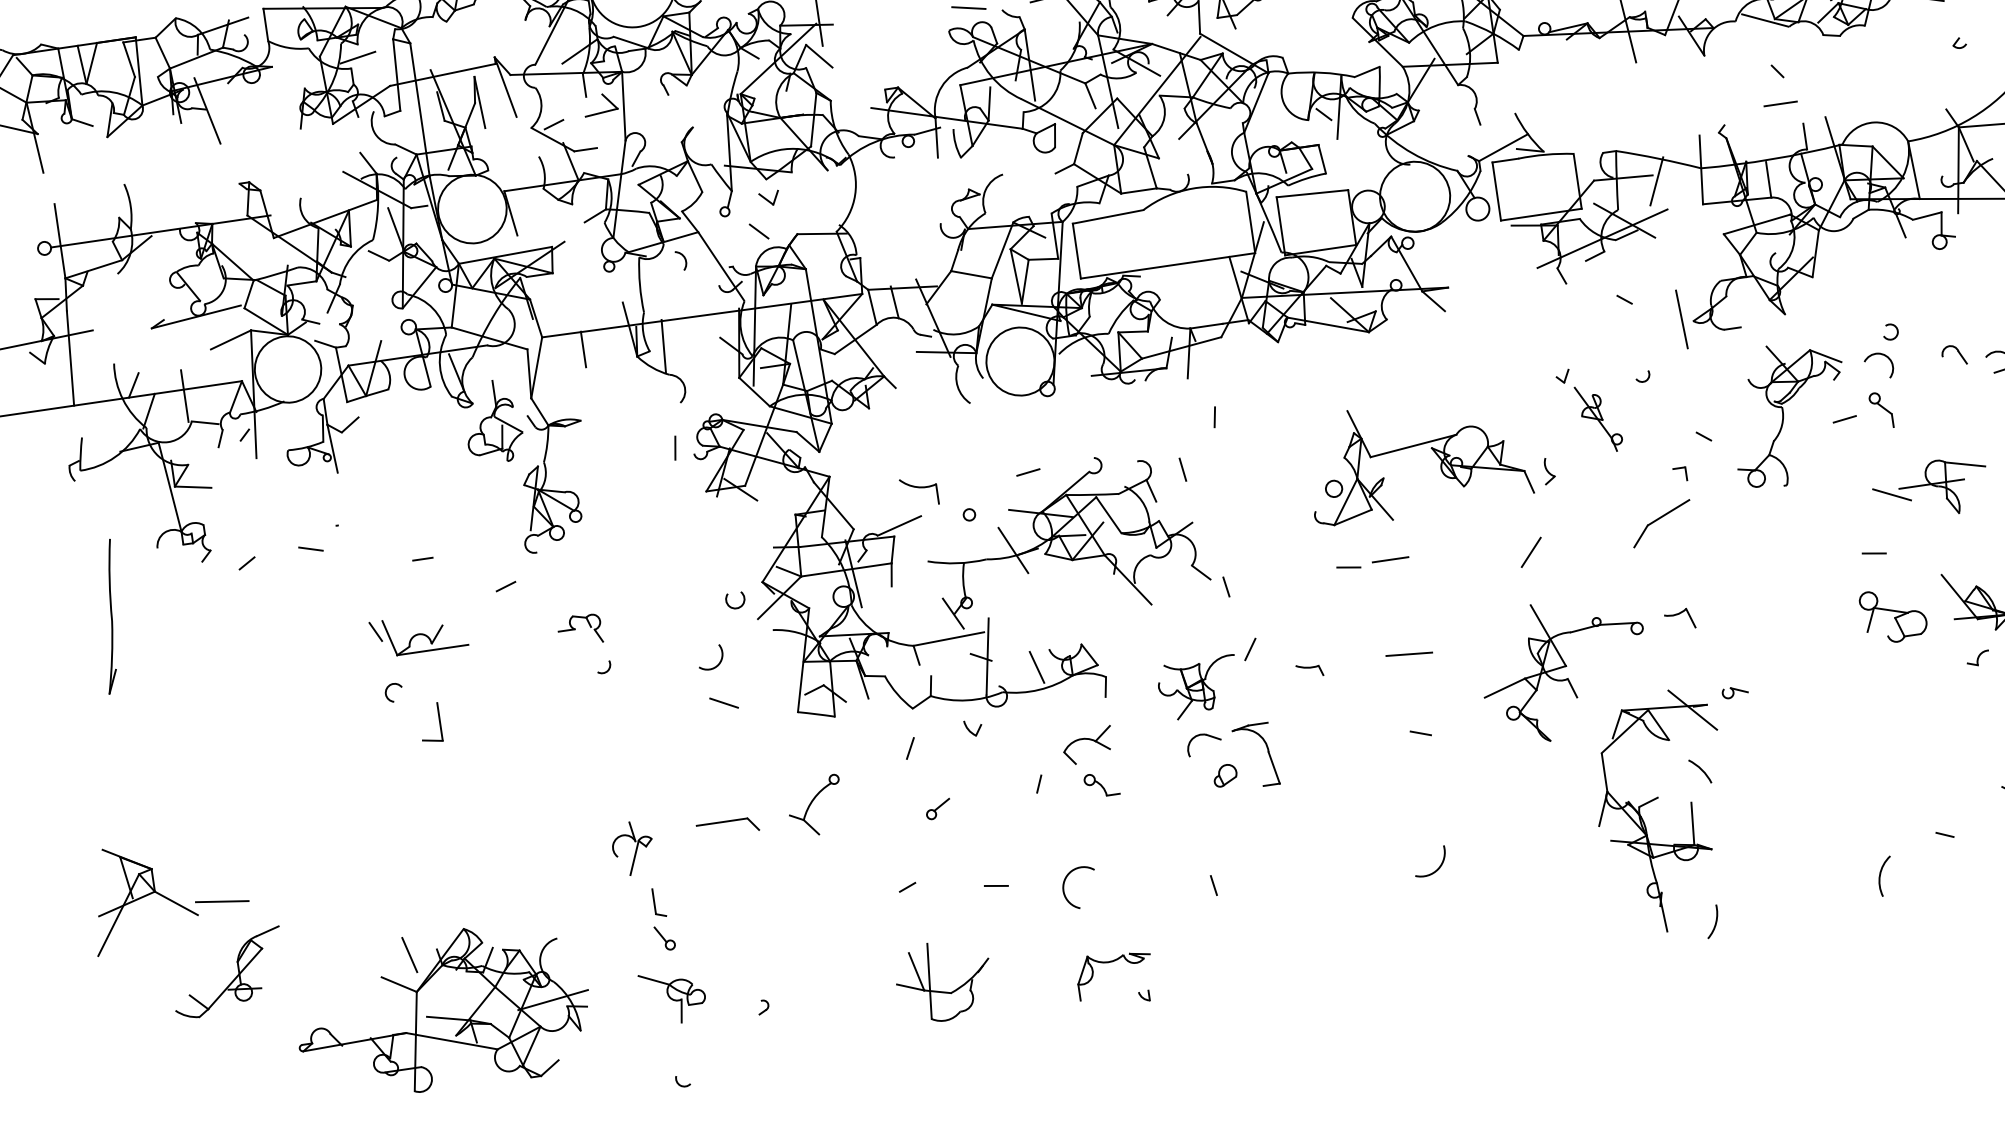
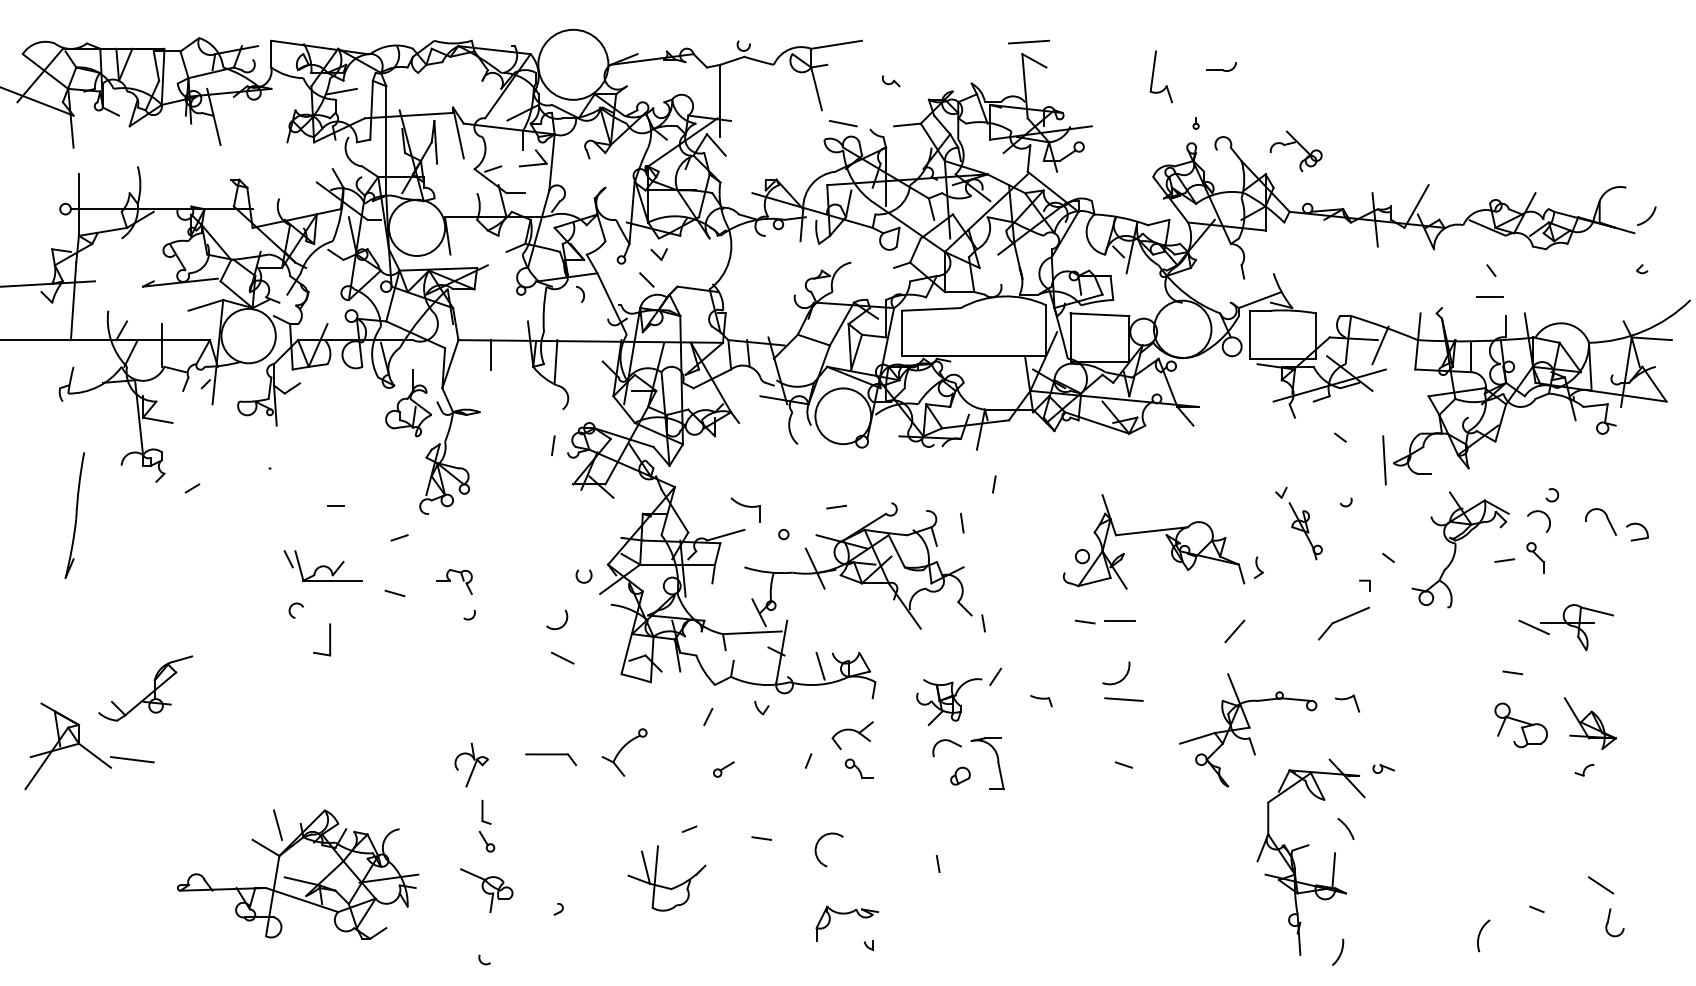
part: (1953, 355) -> (1600, 521), size x1.6
line: (310, 549) -> (394, 593), moved
arc: (1435, 869) -> (1119, 680), moved
part: (234, 977) -> (150, 692), moved
part: (943, 991) -> (665, 886), moved

